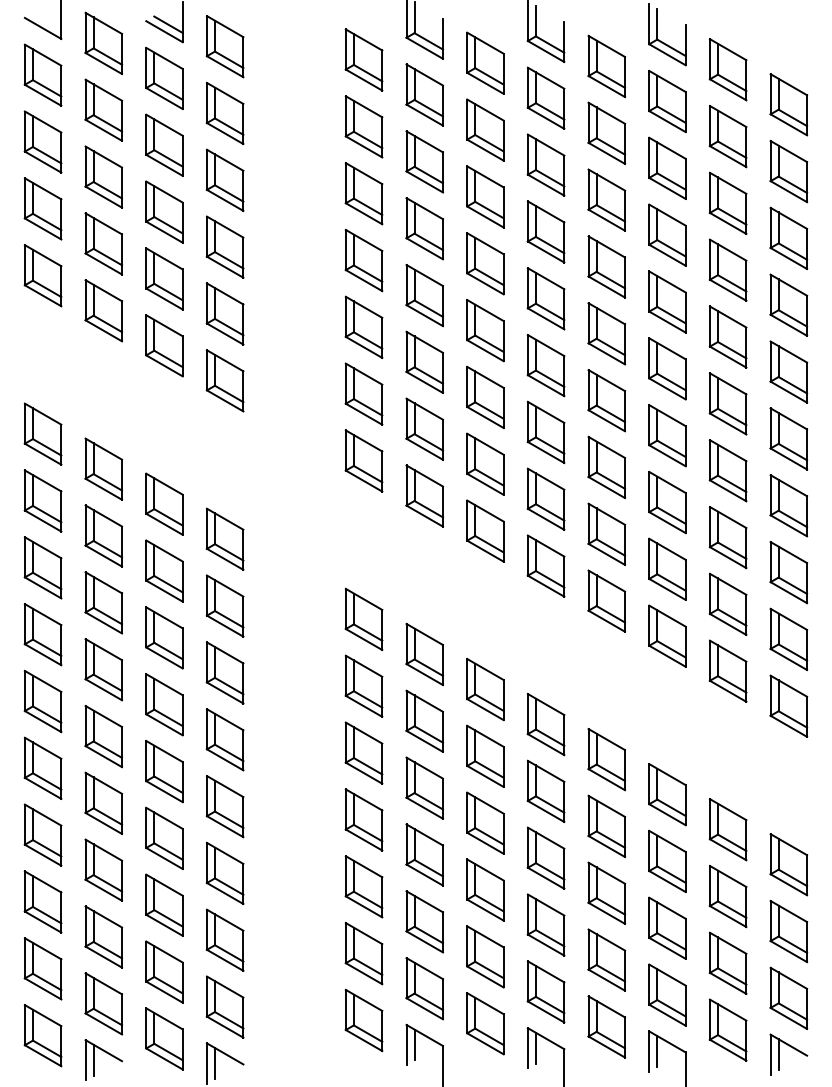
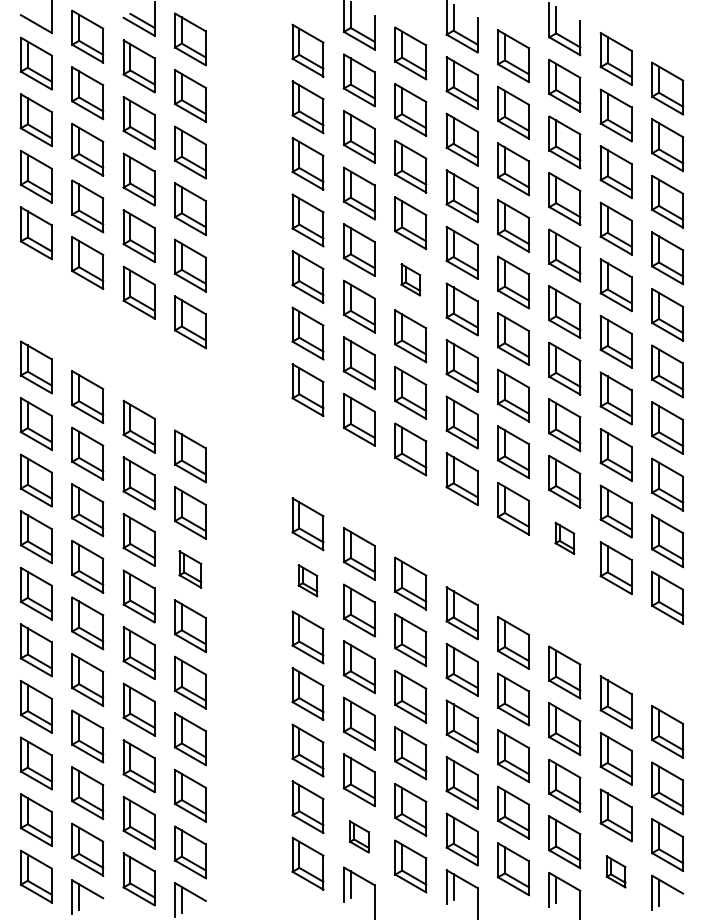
part: (485, 330) -> (410, 279), size x0.6
part: (667, 635) -> (564, 537), size x0.6
part: (224, 672) -> (189, 569), size x0.7
part: (363, 685) -> (307, 580), size x0.6
part: (424, 988) -> (359, 836), size x0.6
part: (727, 1029) -> (615, 871), size x0.6

